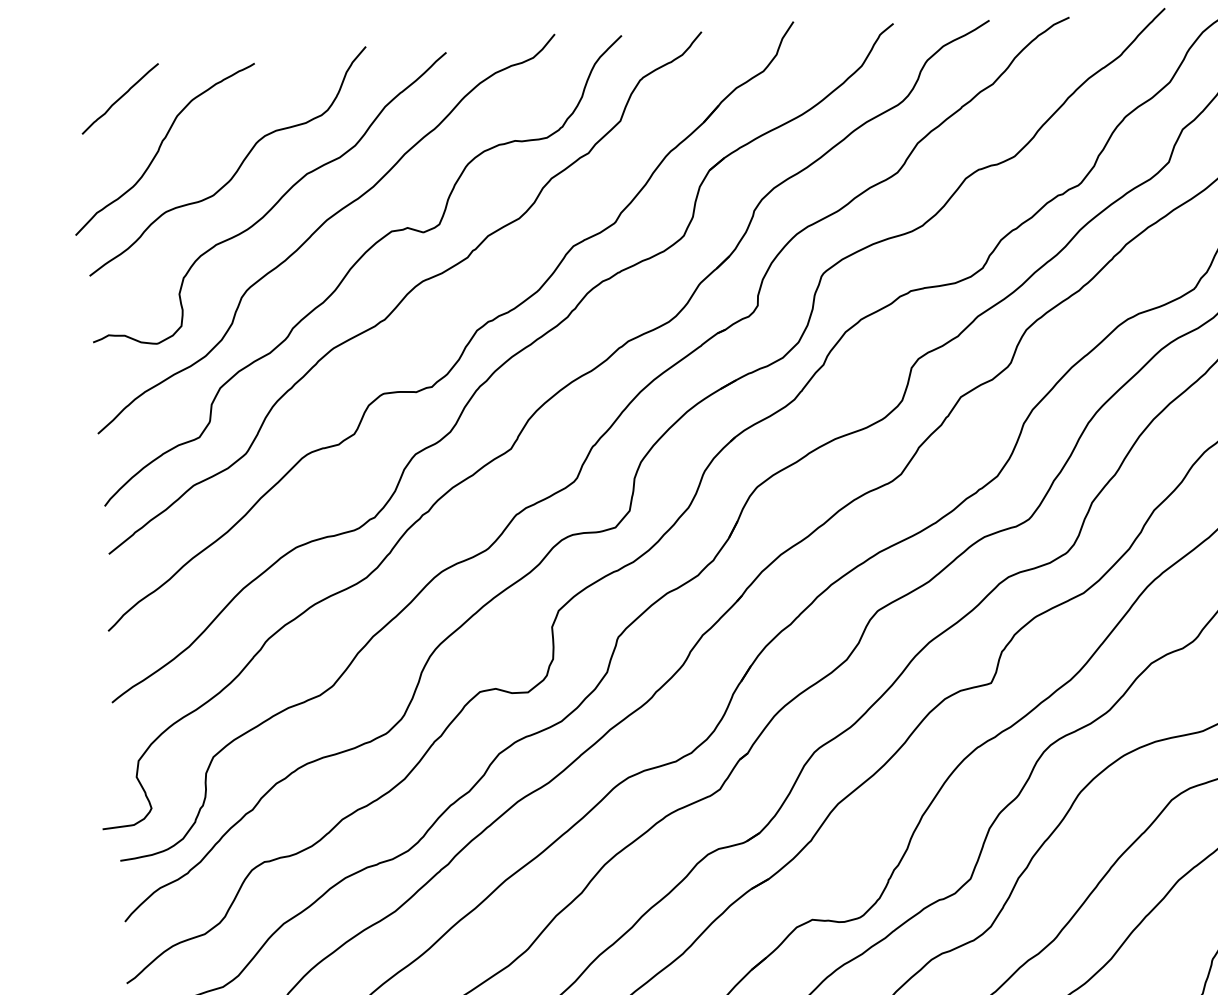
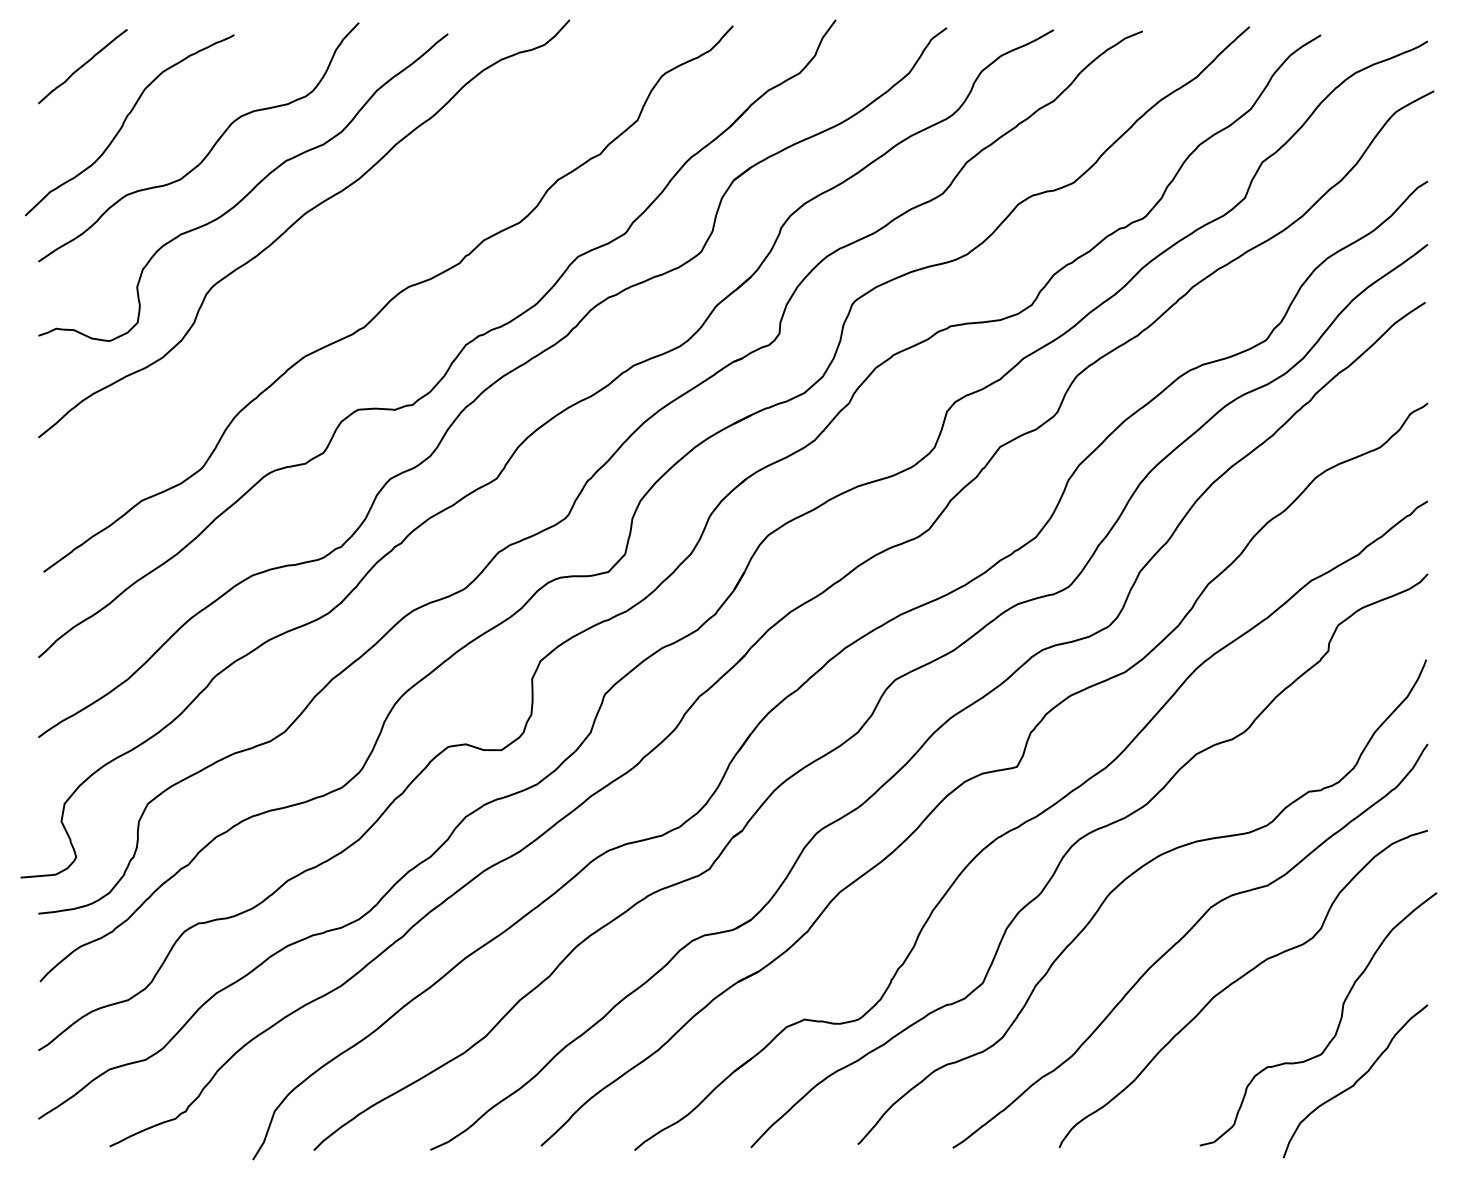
curve: (356, 263) -> (335, 263), removed

